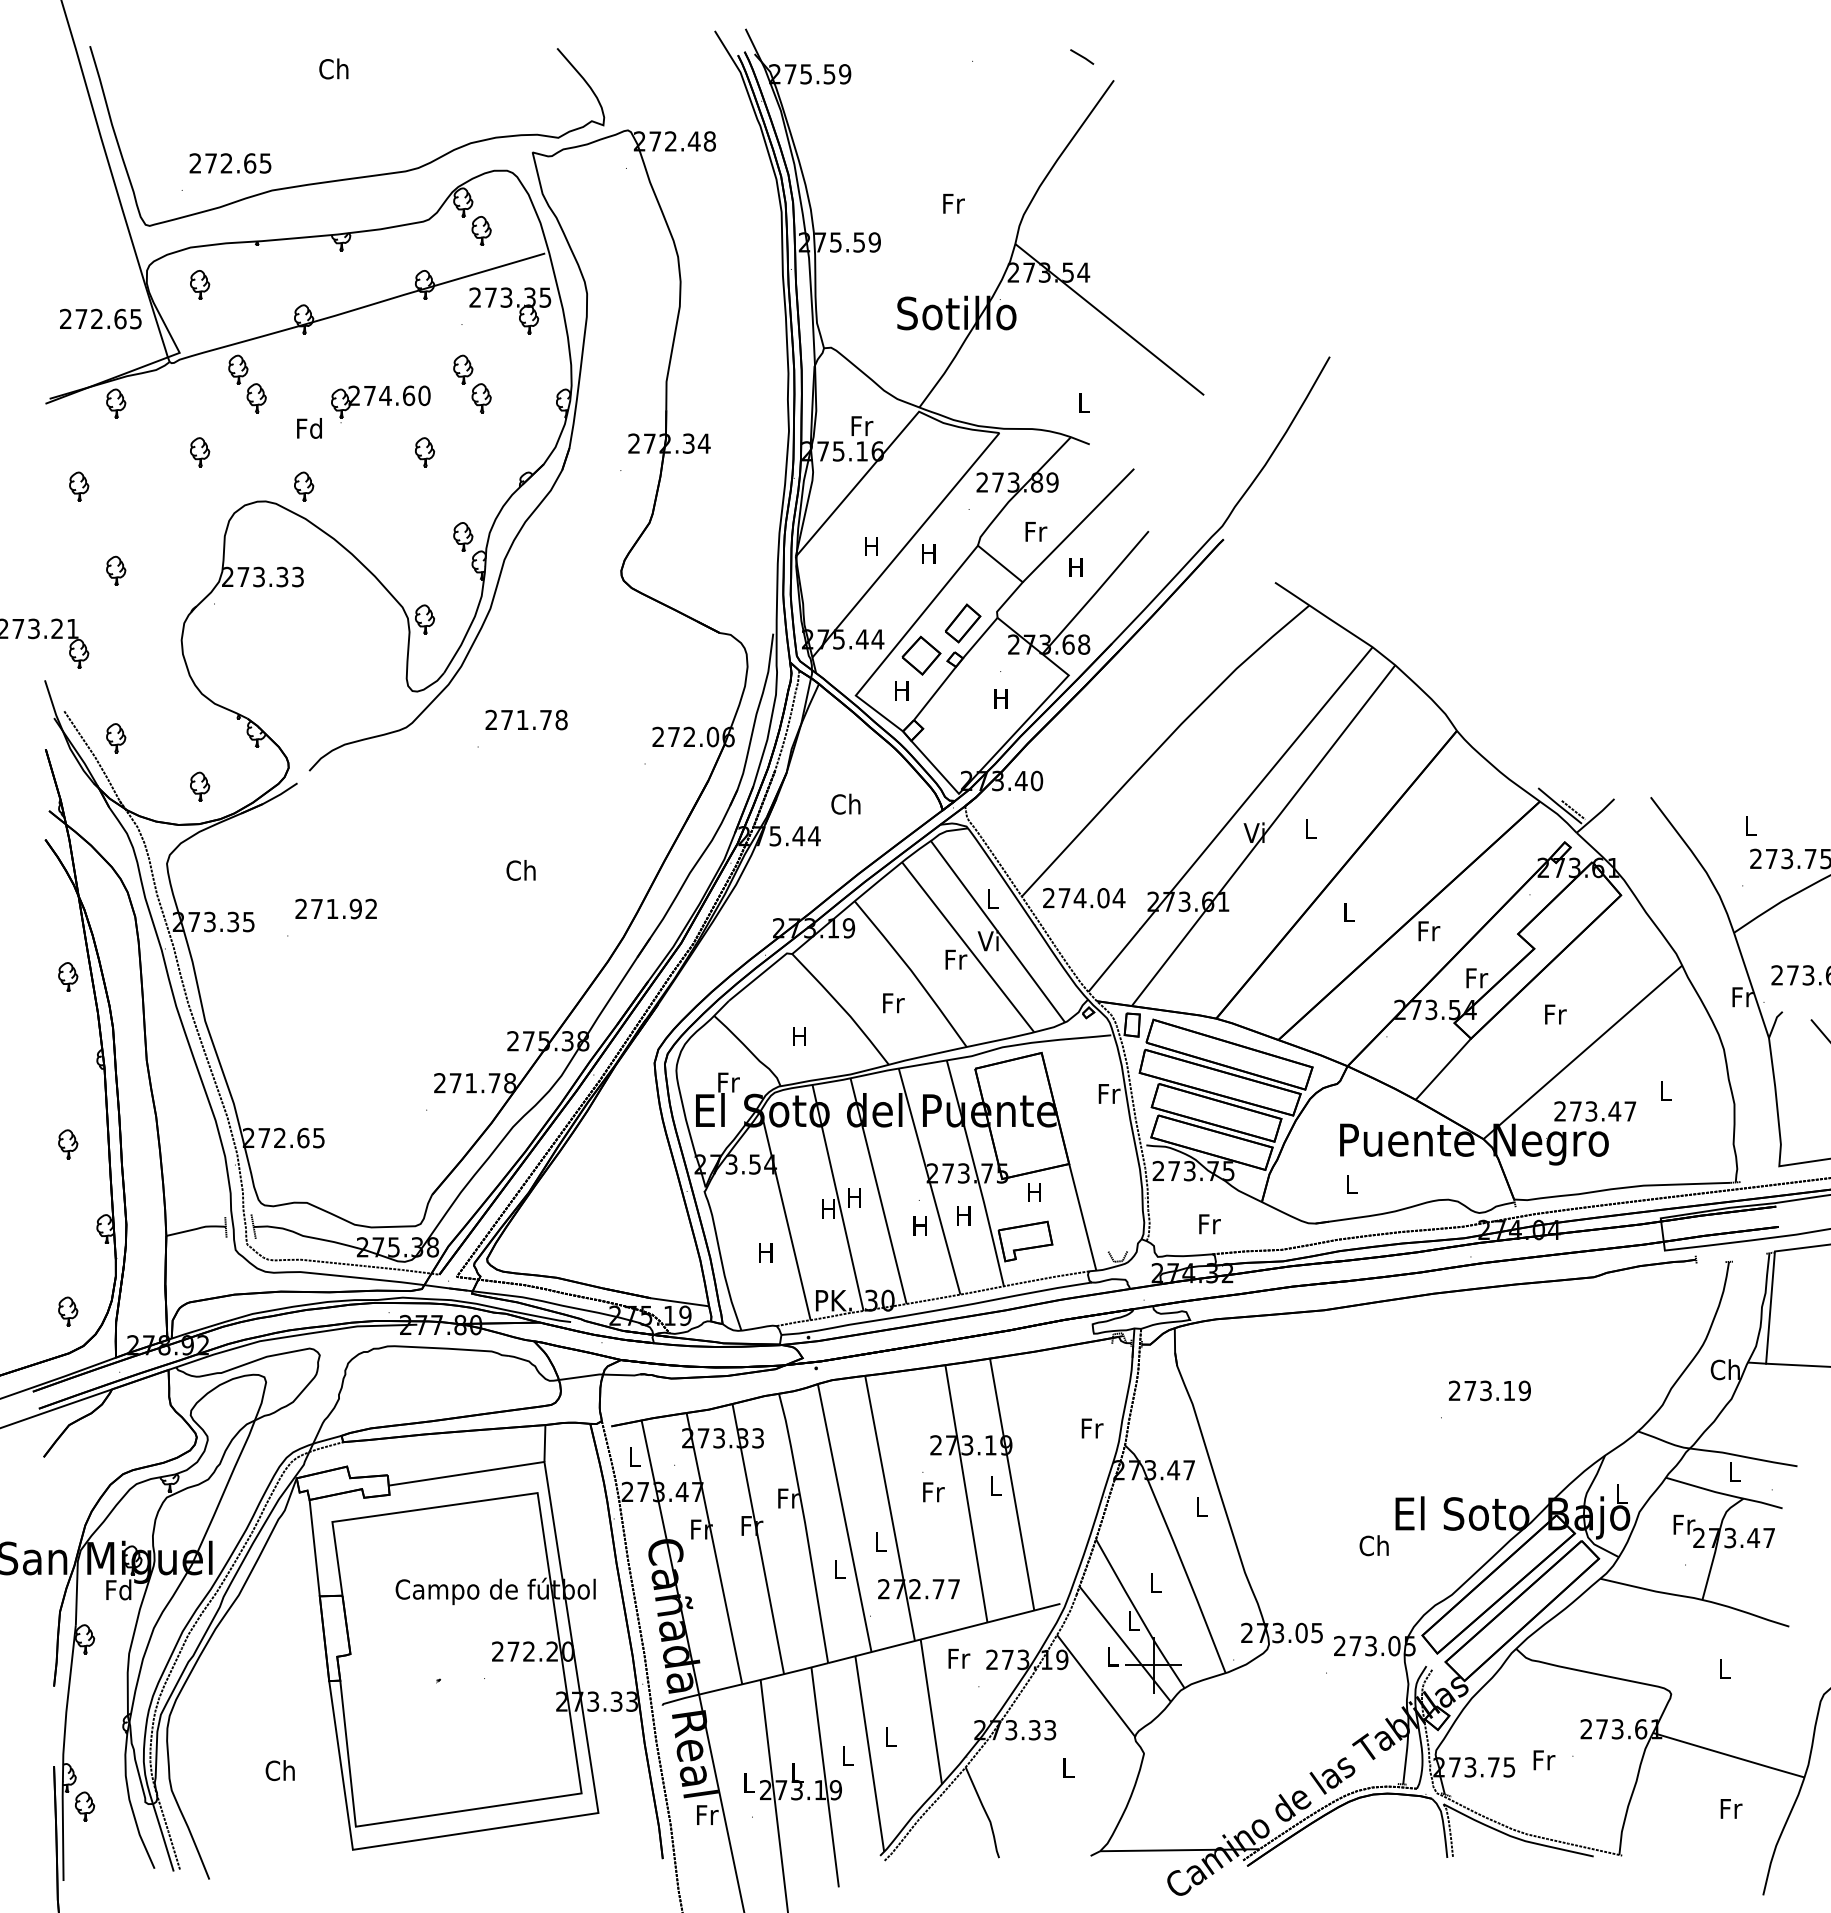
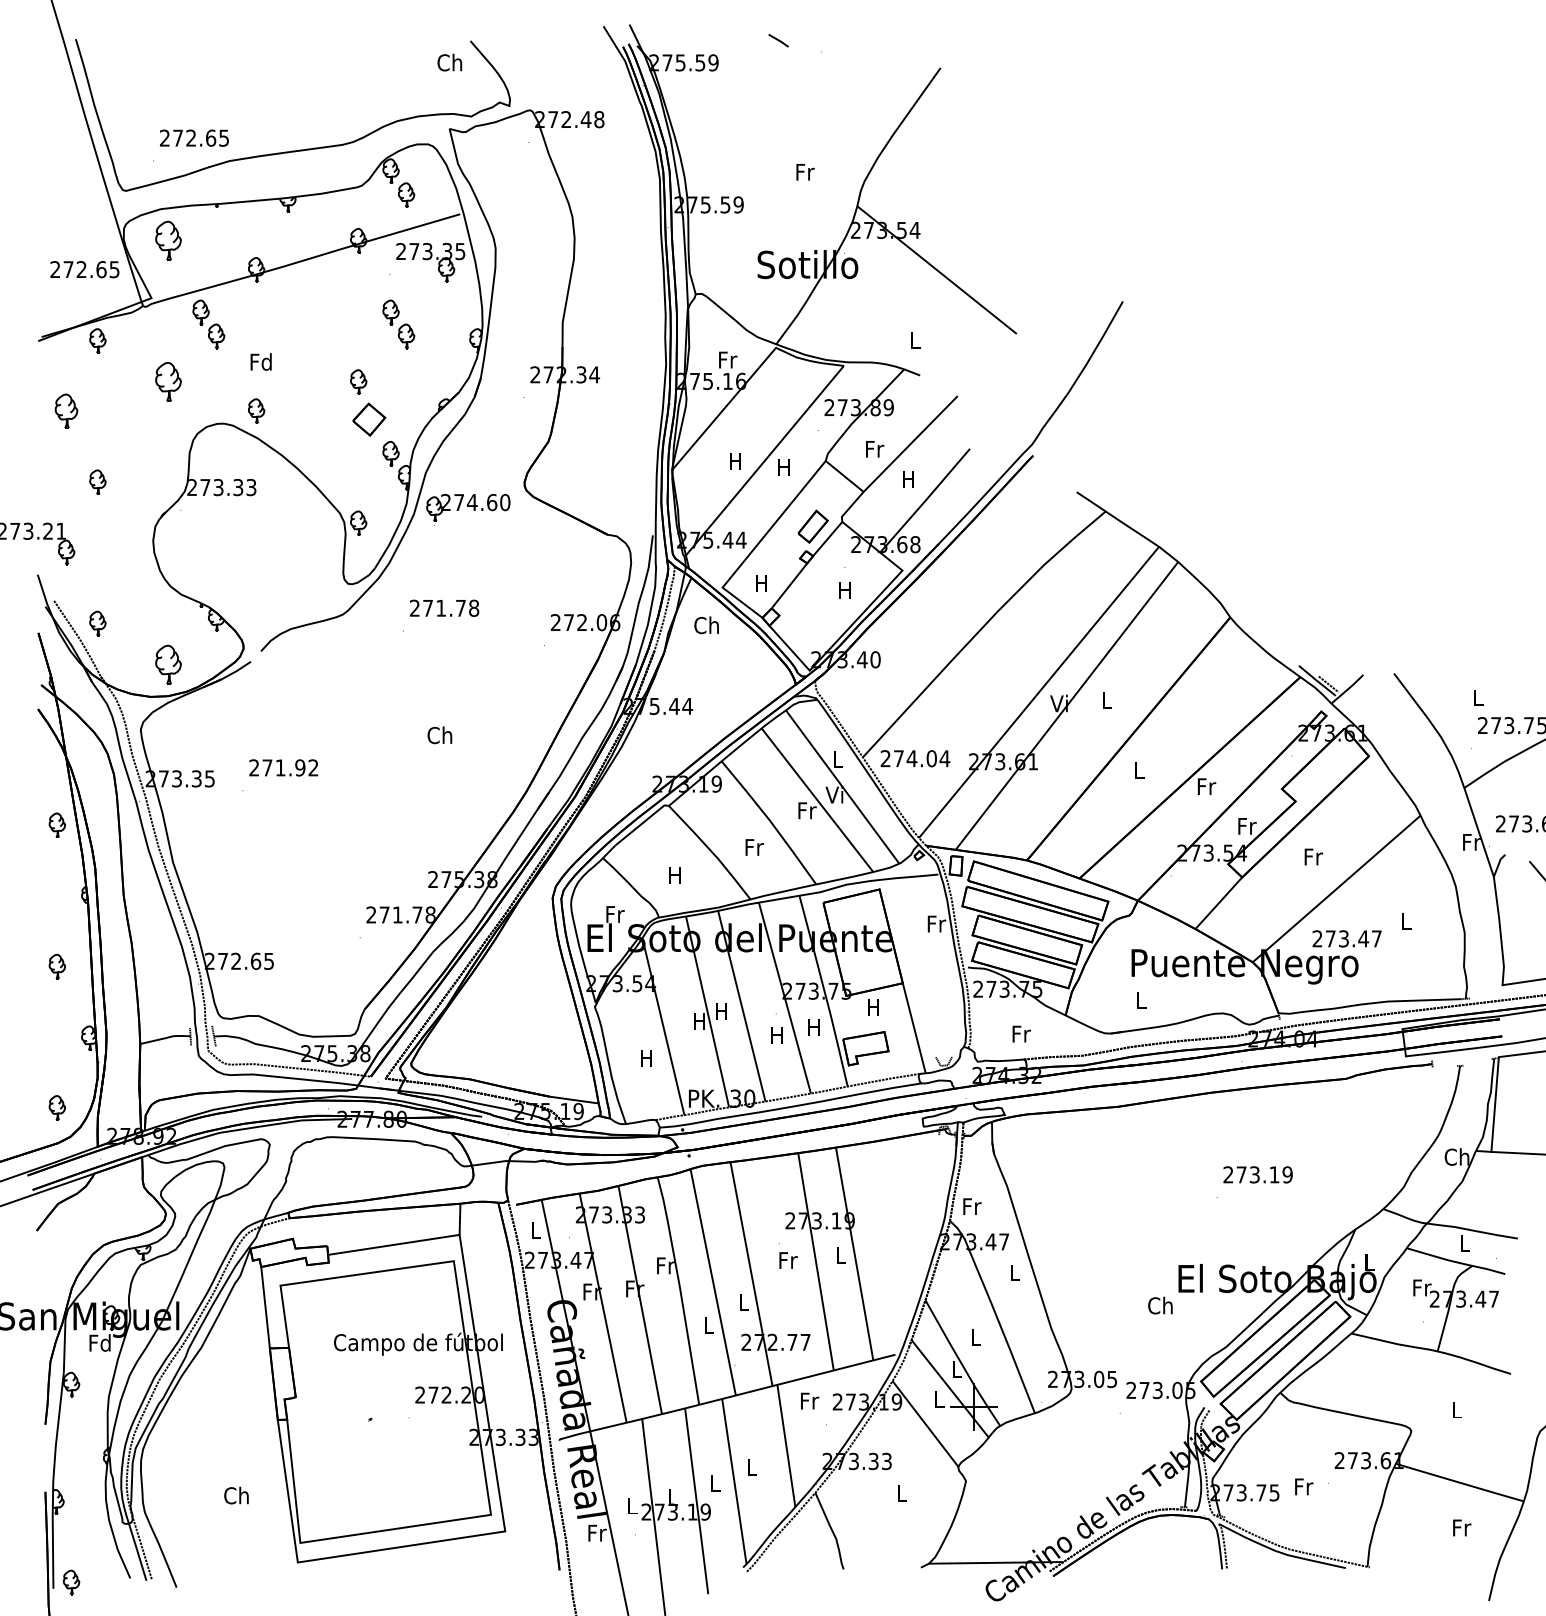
line: (1082, 56) -> (778, 40), moved
text: (333, 68) -> (449, 62), moved
part: (200, 284) -> (169, 240), size x1.6
part: (380, 404) -> (468, 509), moved
part: (200, 452) -> (169, 382), size x1.6
part: (79, 486) -> (66, 411), size x1.4
part: (921, 655) -> (369, 419), moved
part: (200, 786) -> (169, 664), size x1.6
text: (845, 803) -> (706, 624), moved
text: (1092, 1428) -> (972, 1206), moved
part: (84, 1806) -> (71, 1582), moved

